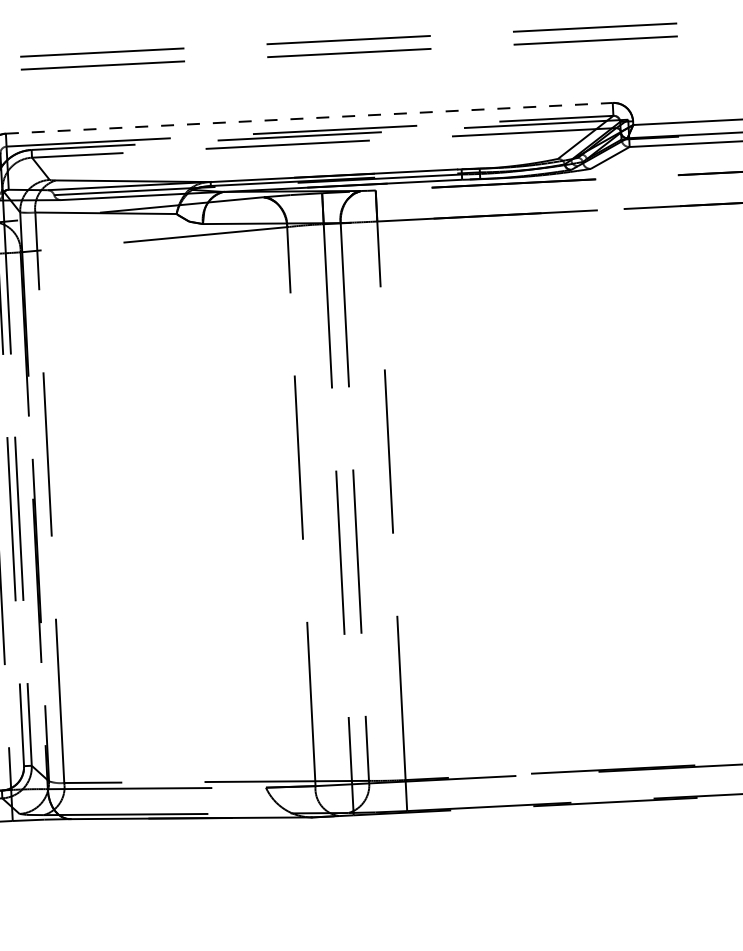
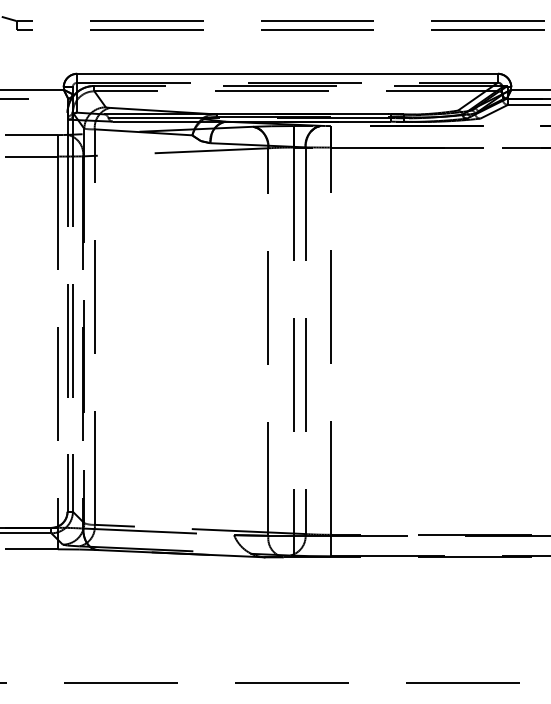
line: (310, 117) -> (288, 73), dashed -> solid

